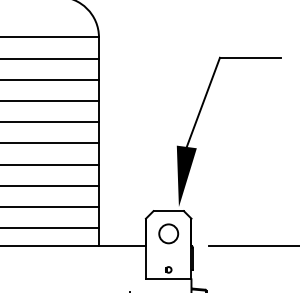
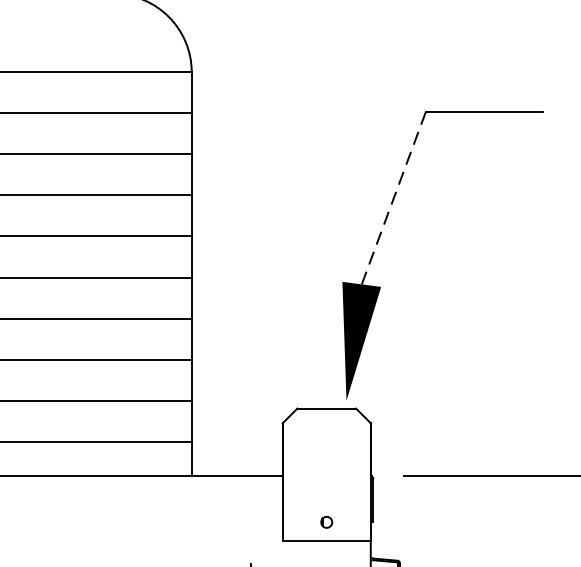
line: (203, 102) -> (394, 198), solid -> dashed
circle: (168, 233) -> (326, 451), removed

